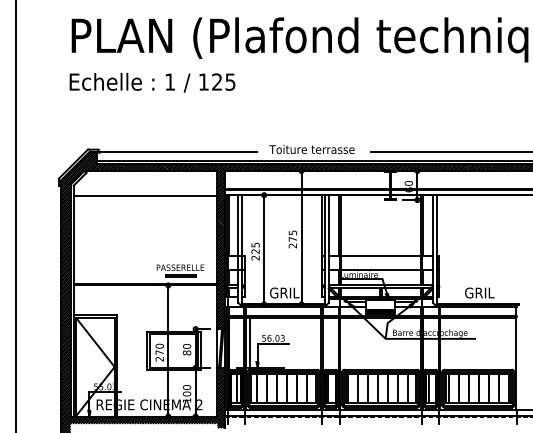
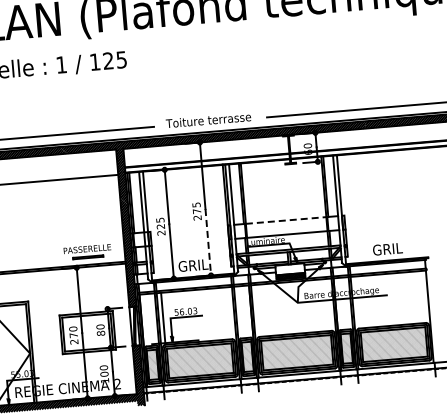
line: (381, 255) -> (286, 220), solid -> dashed
line: (301, 271) -> (208, 242), solid -> dashed

